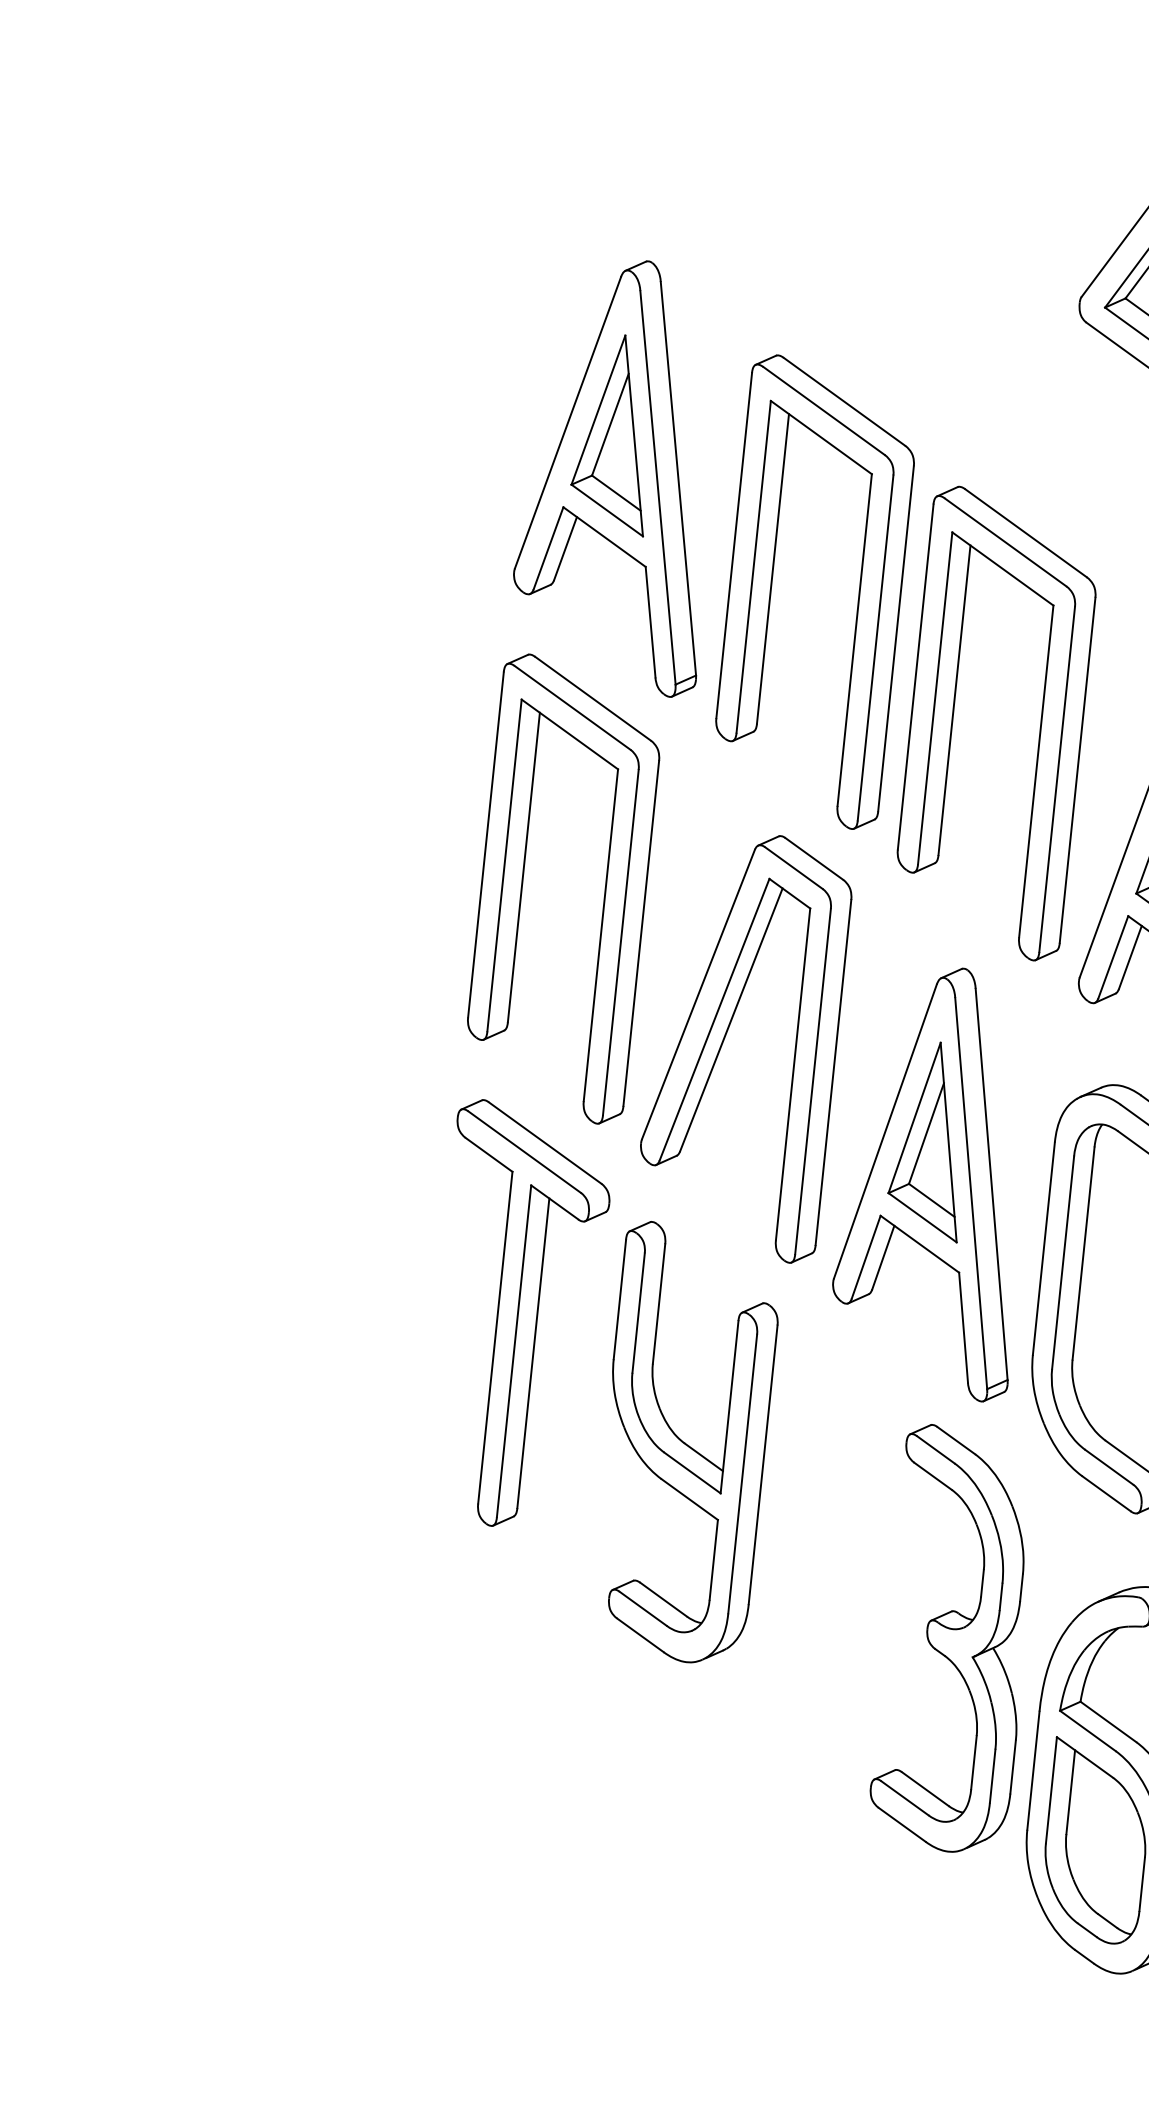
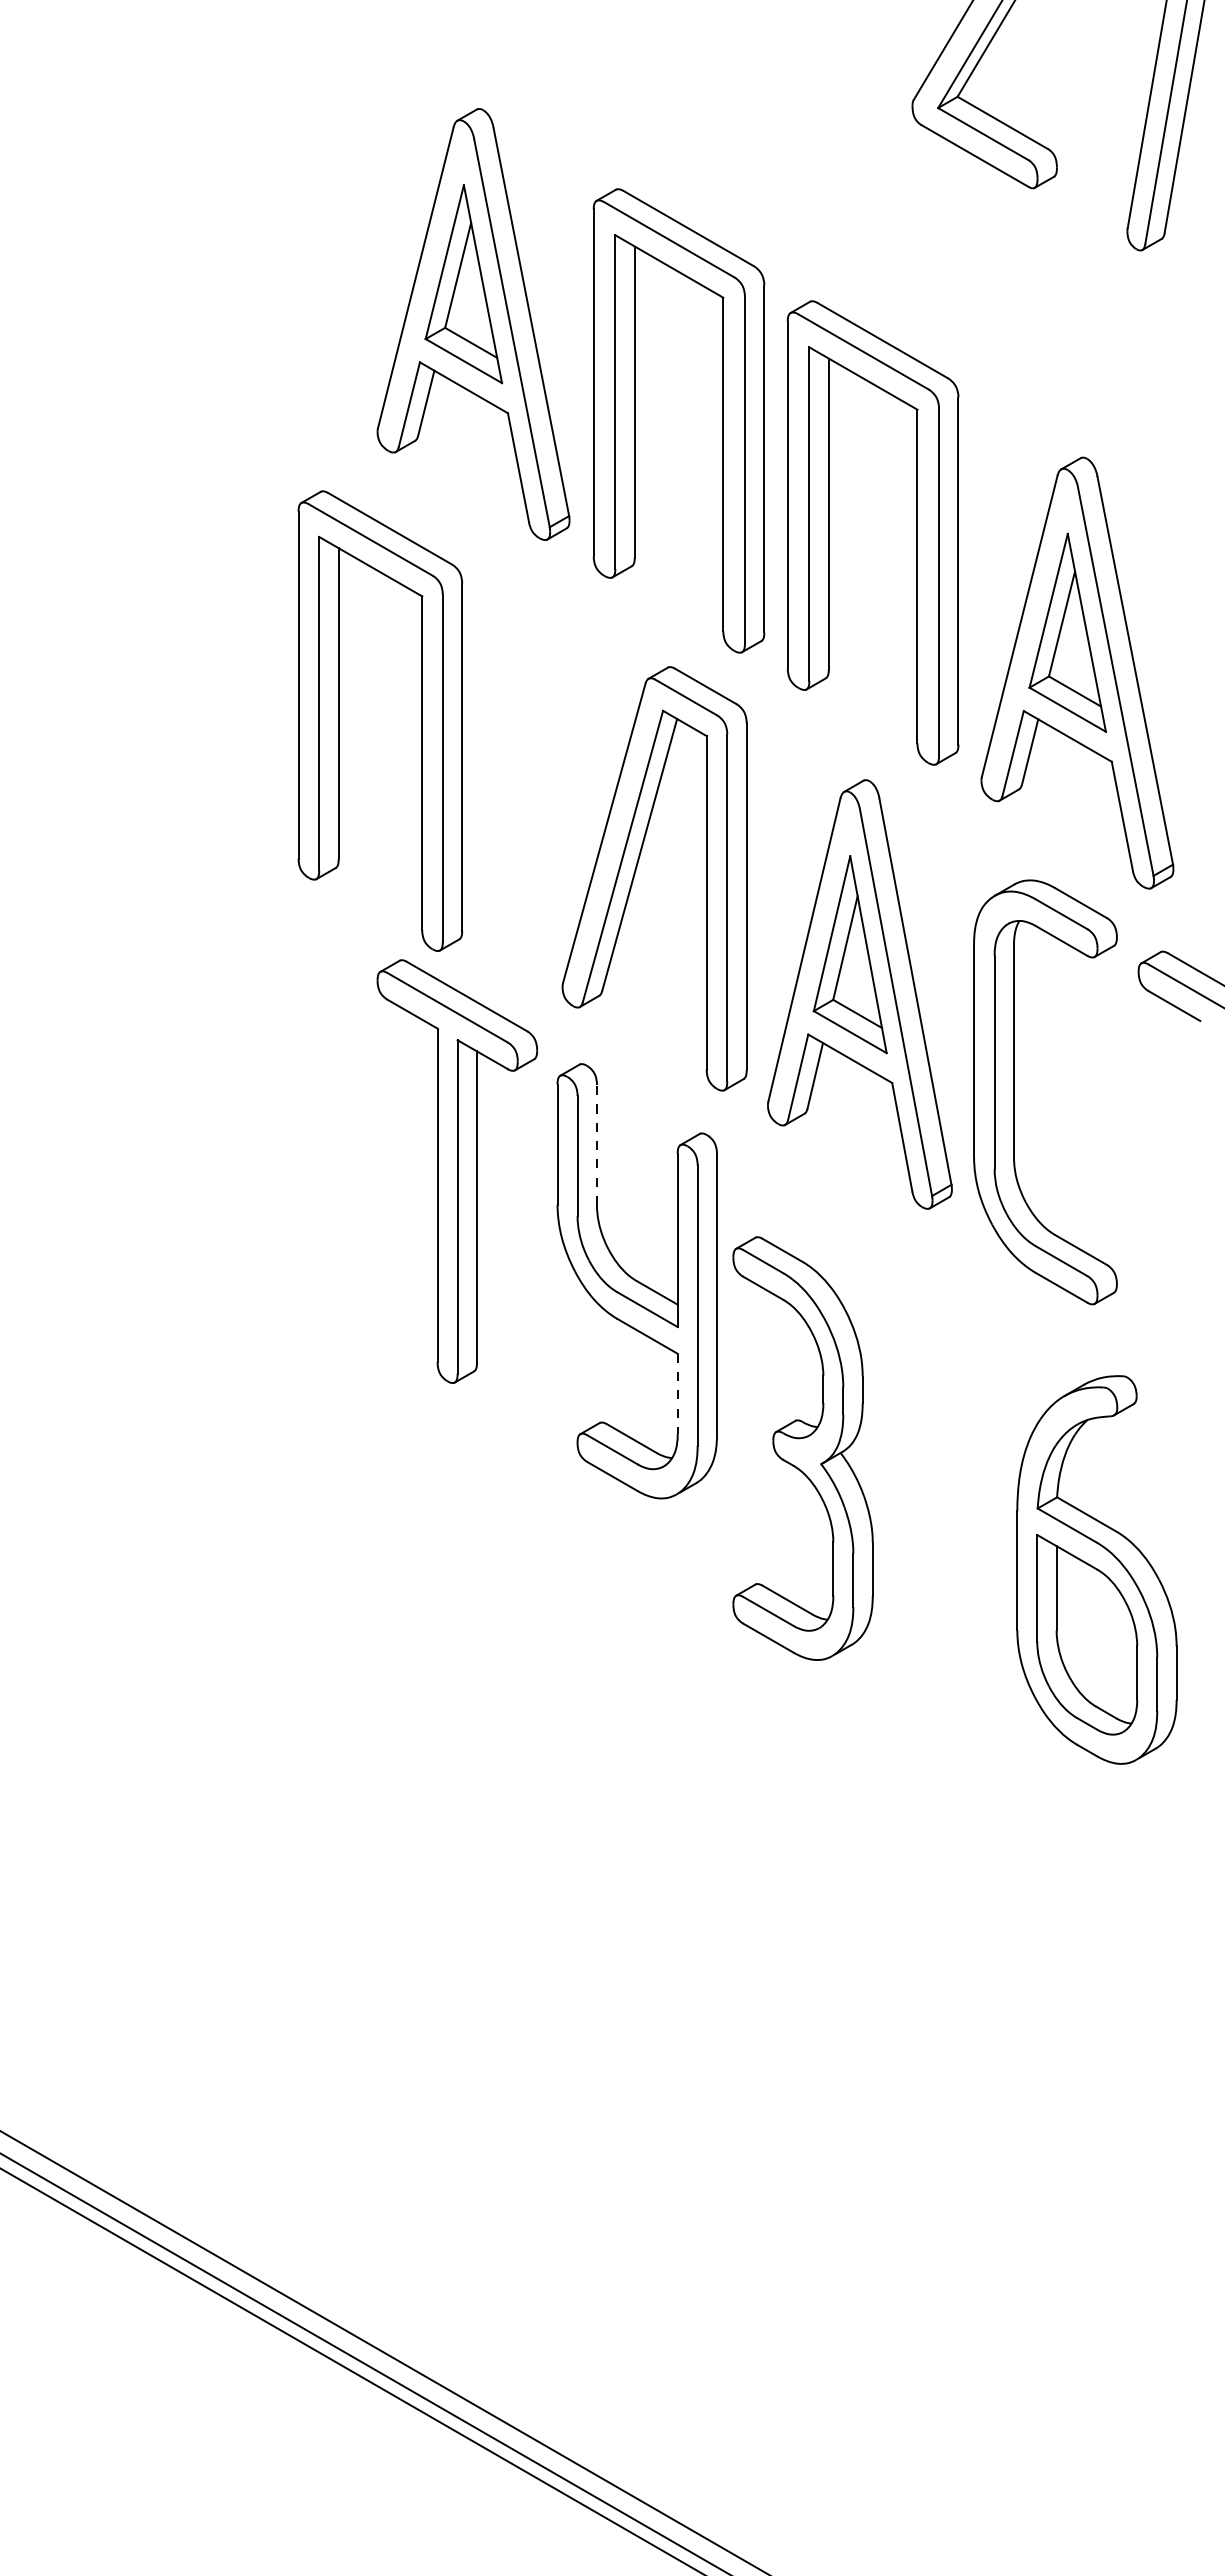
part: (523, 884) -> (339, 720), moved
line: (658, 1303) -> (596, 1144), solid -> dashed
line: (713, 1560) -> (677, 1394), solid -> dashed
part: (955, 1639) -> (802, 1448), moved

